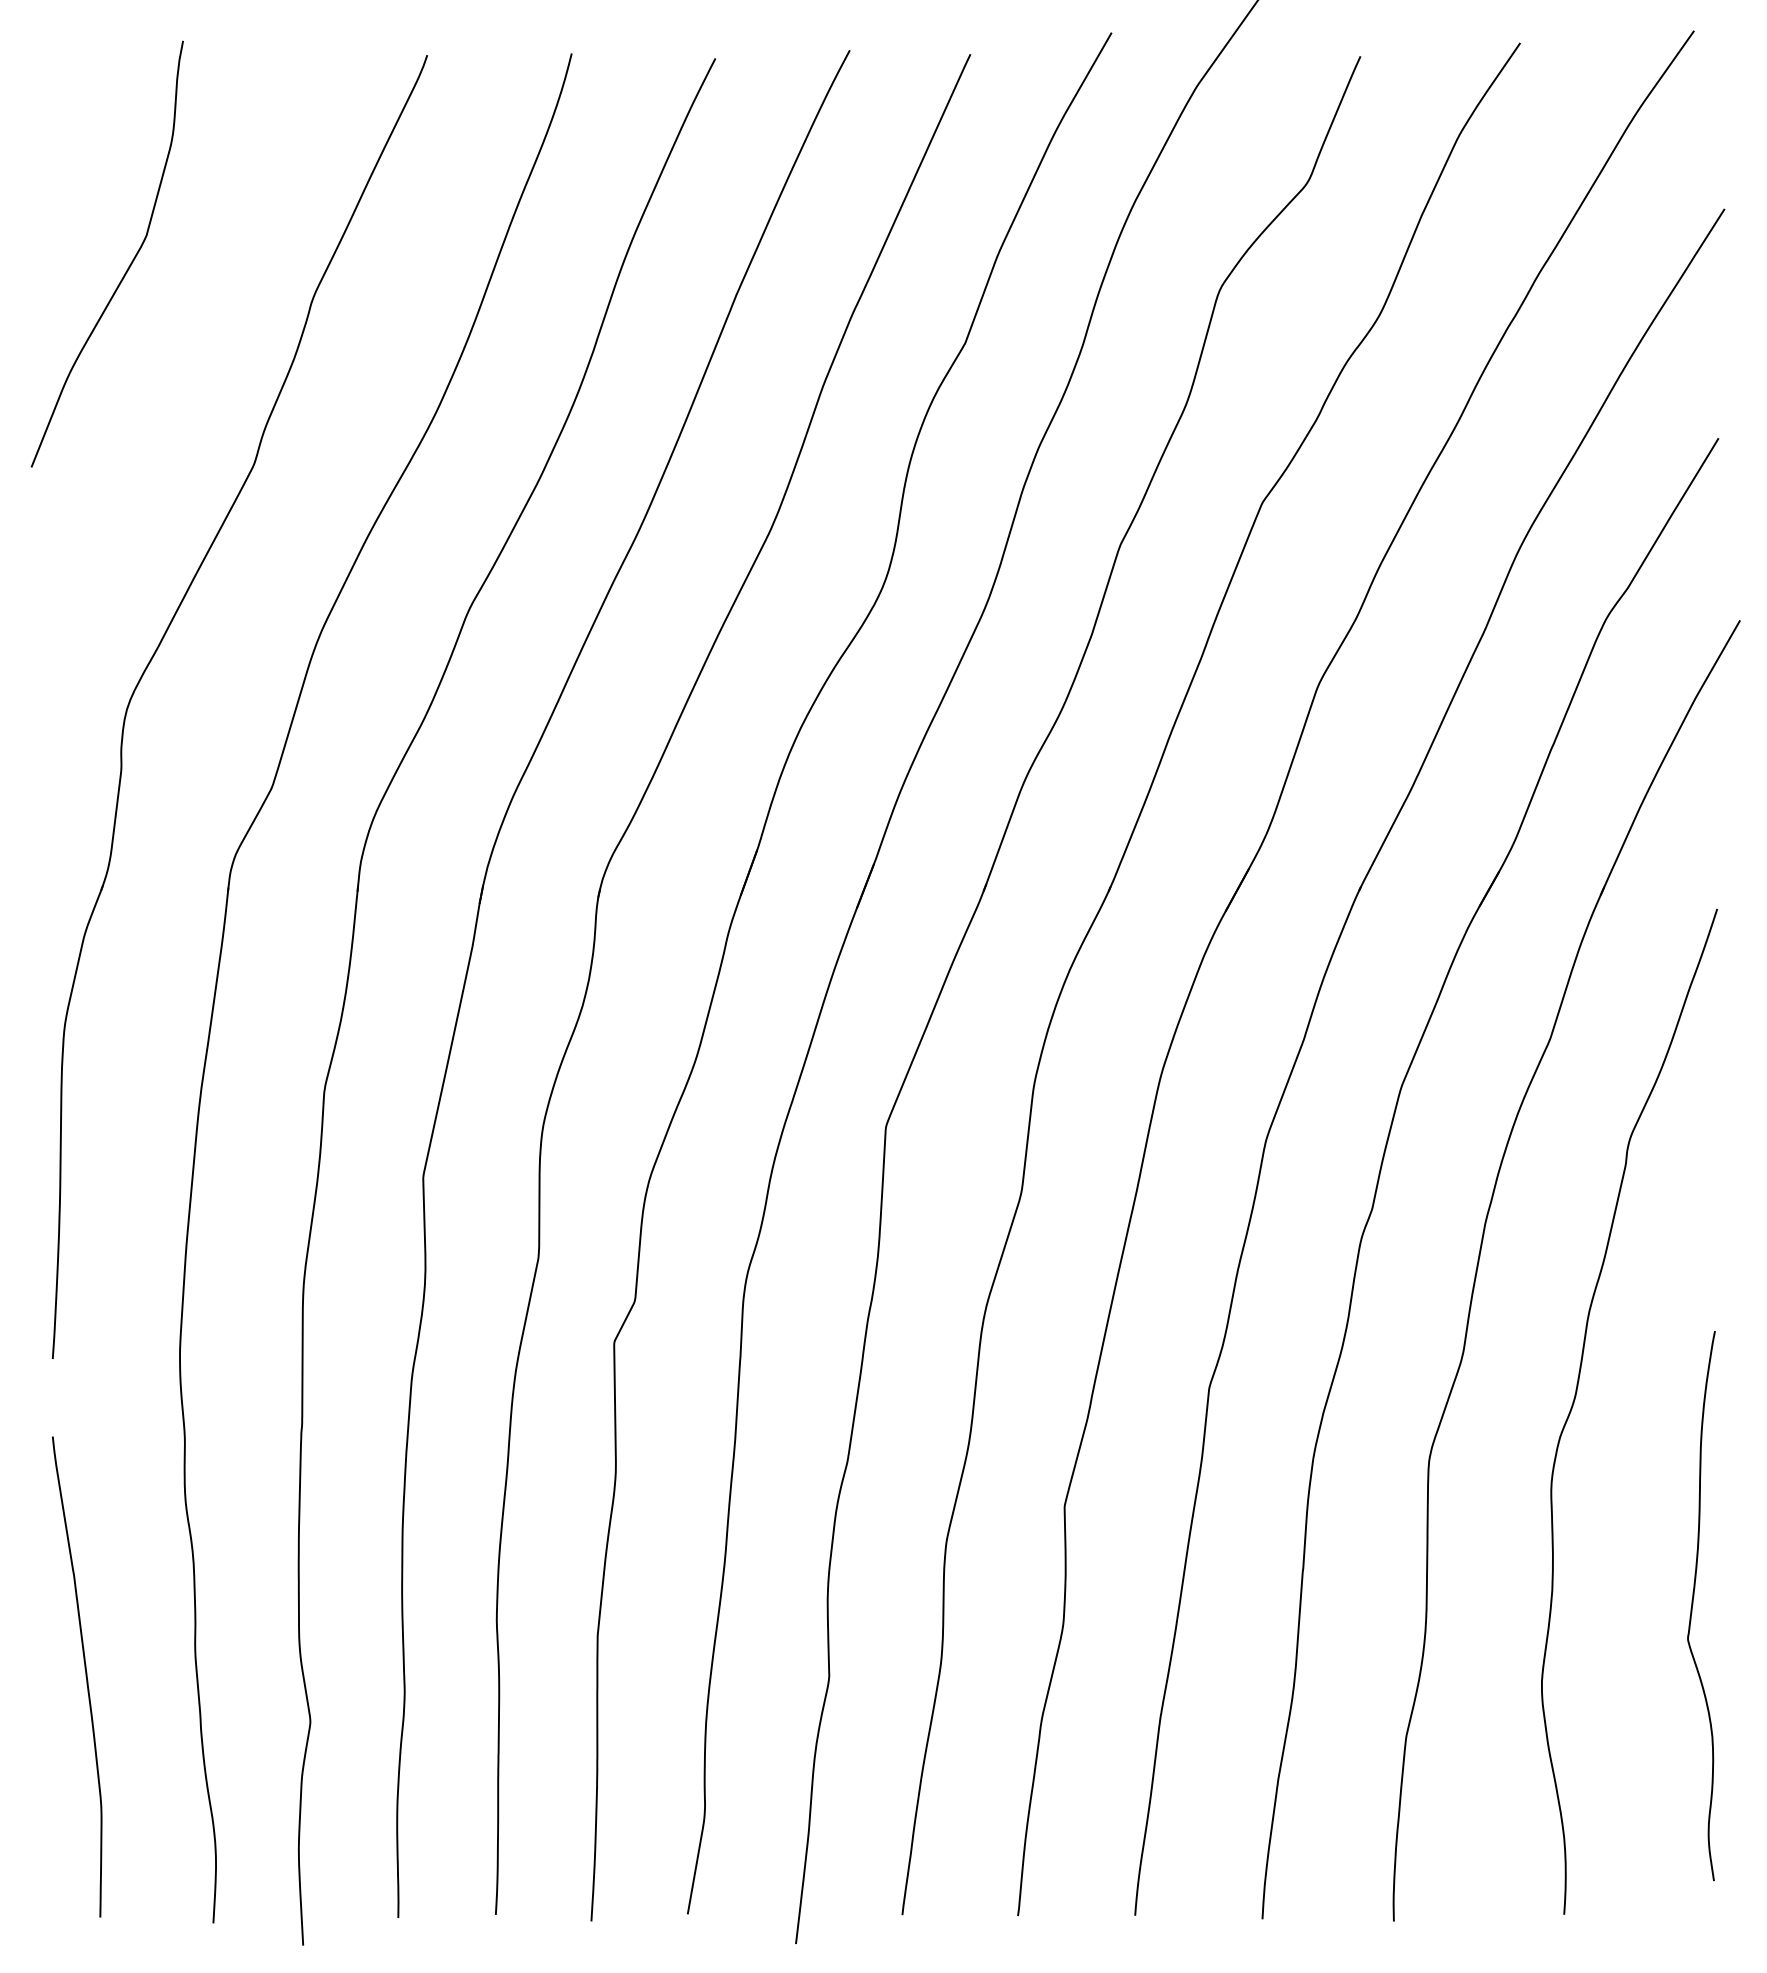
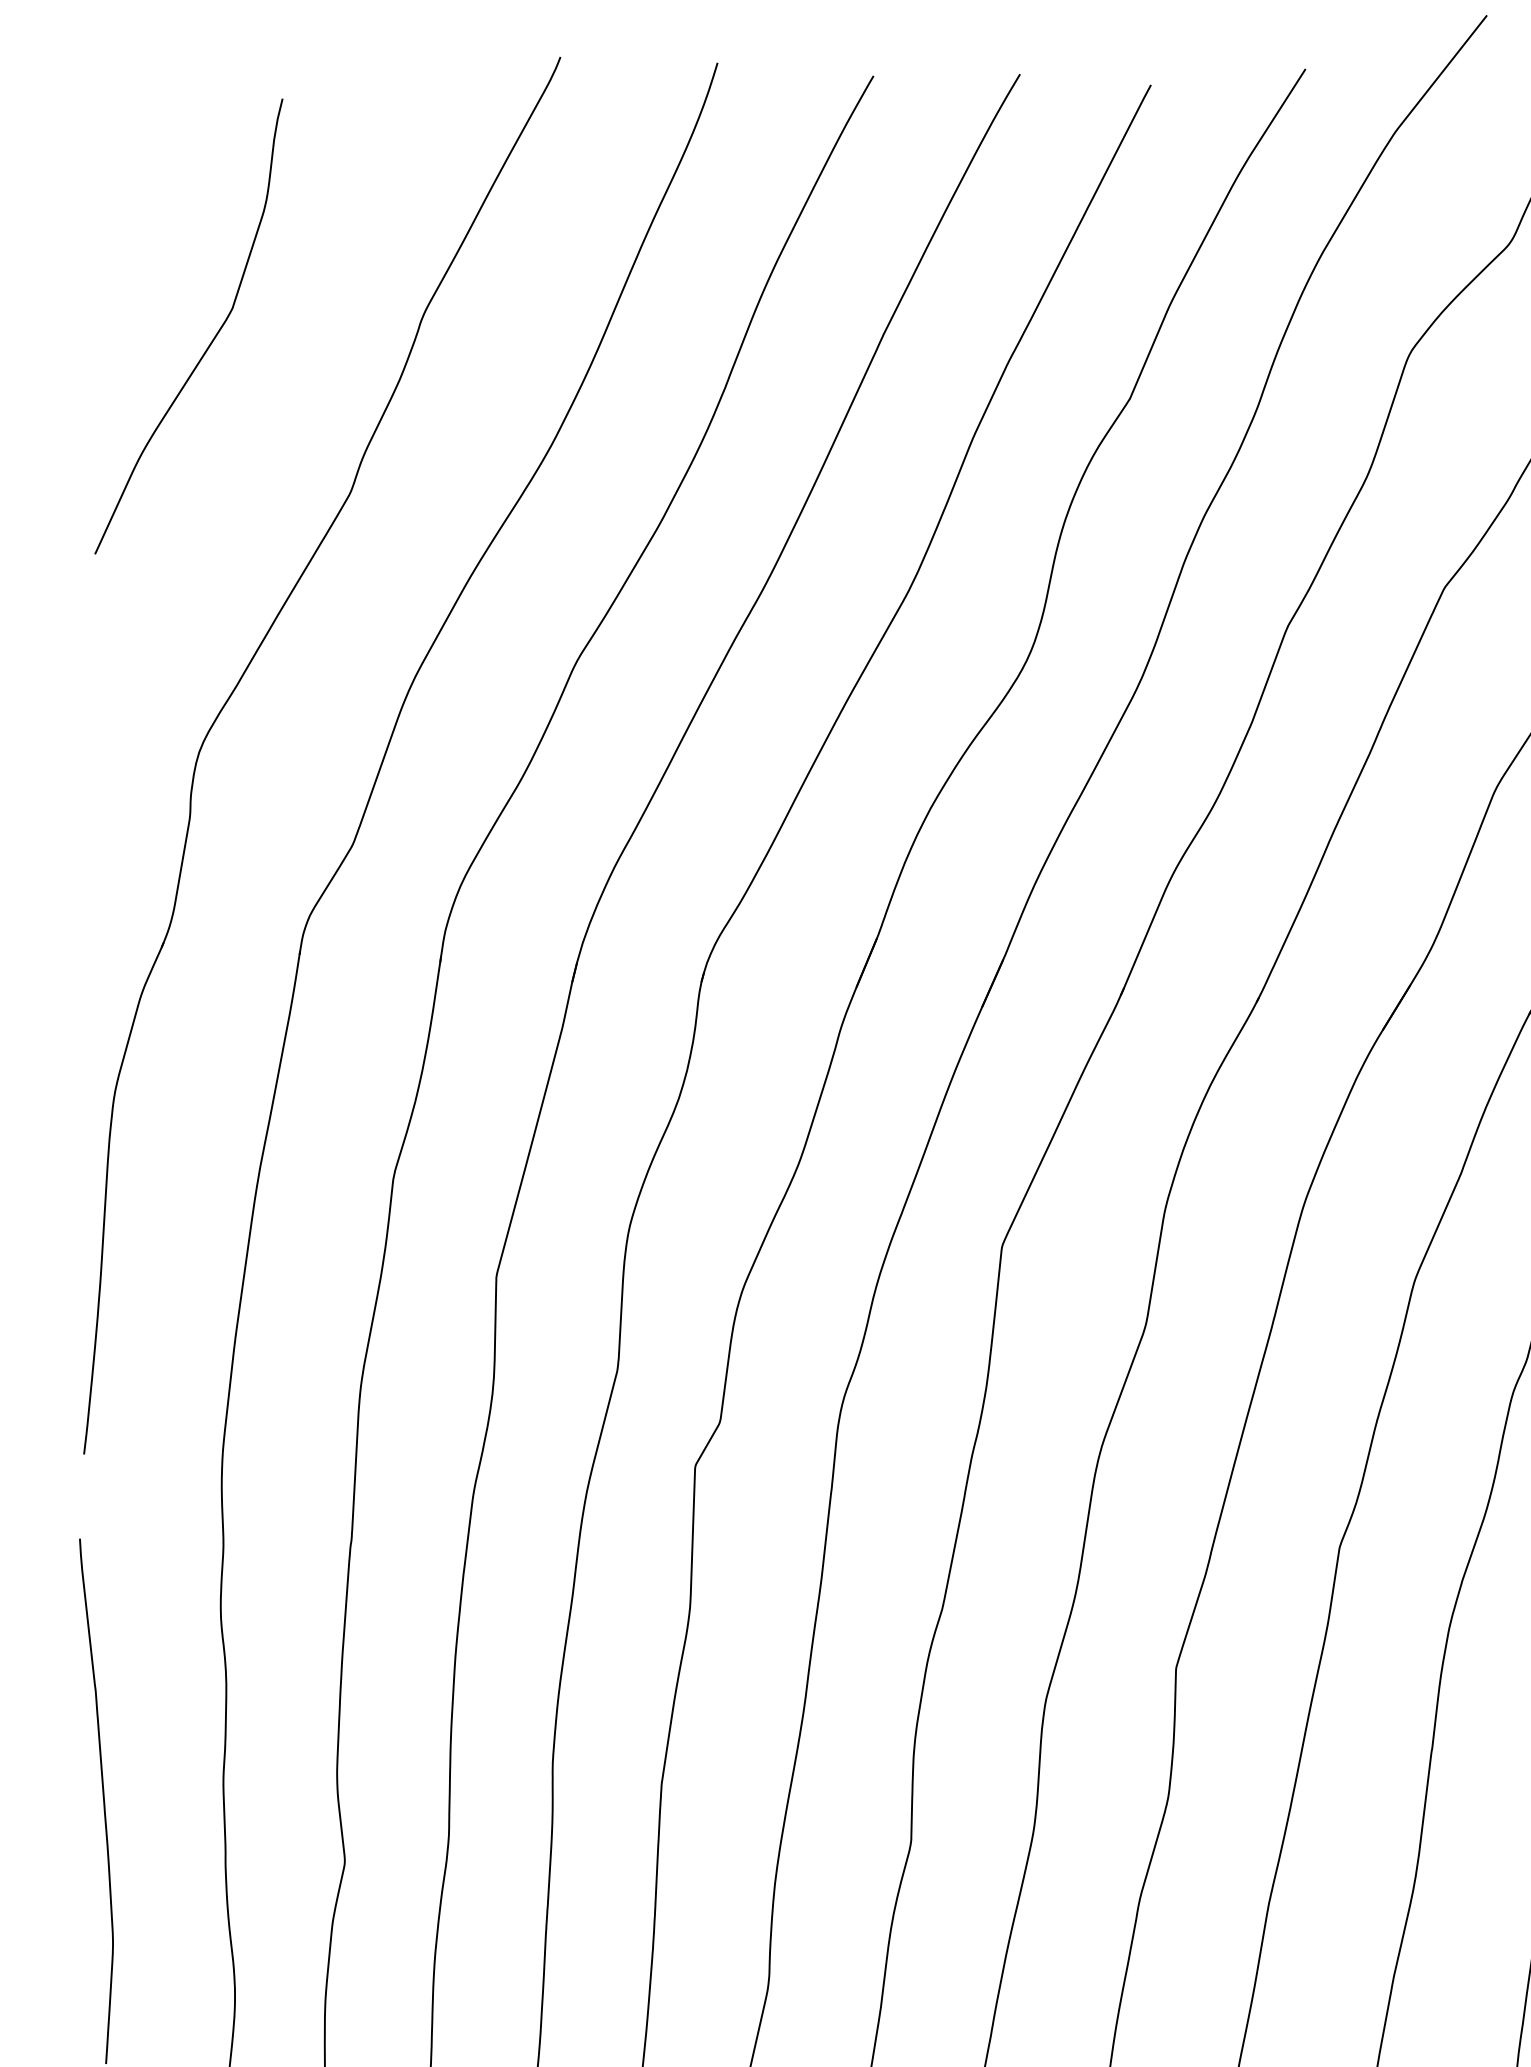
curve: (129, 264) -> (212, 338), moved

